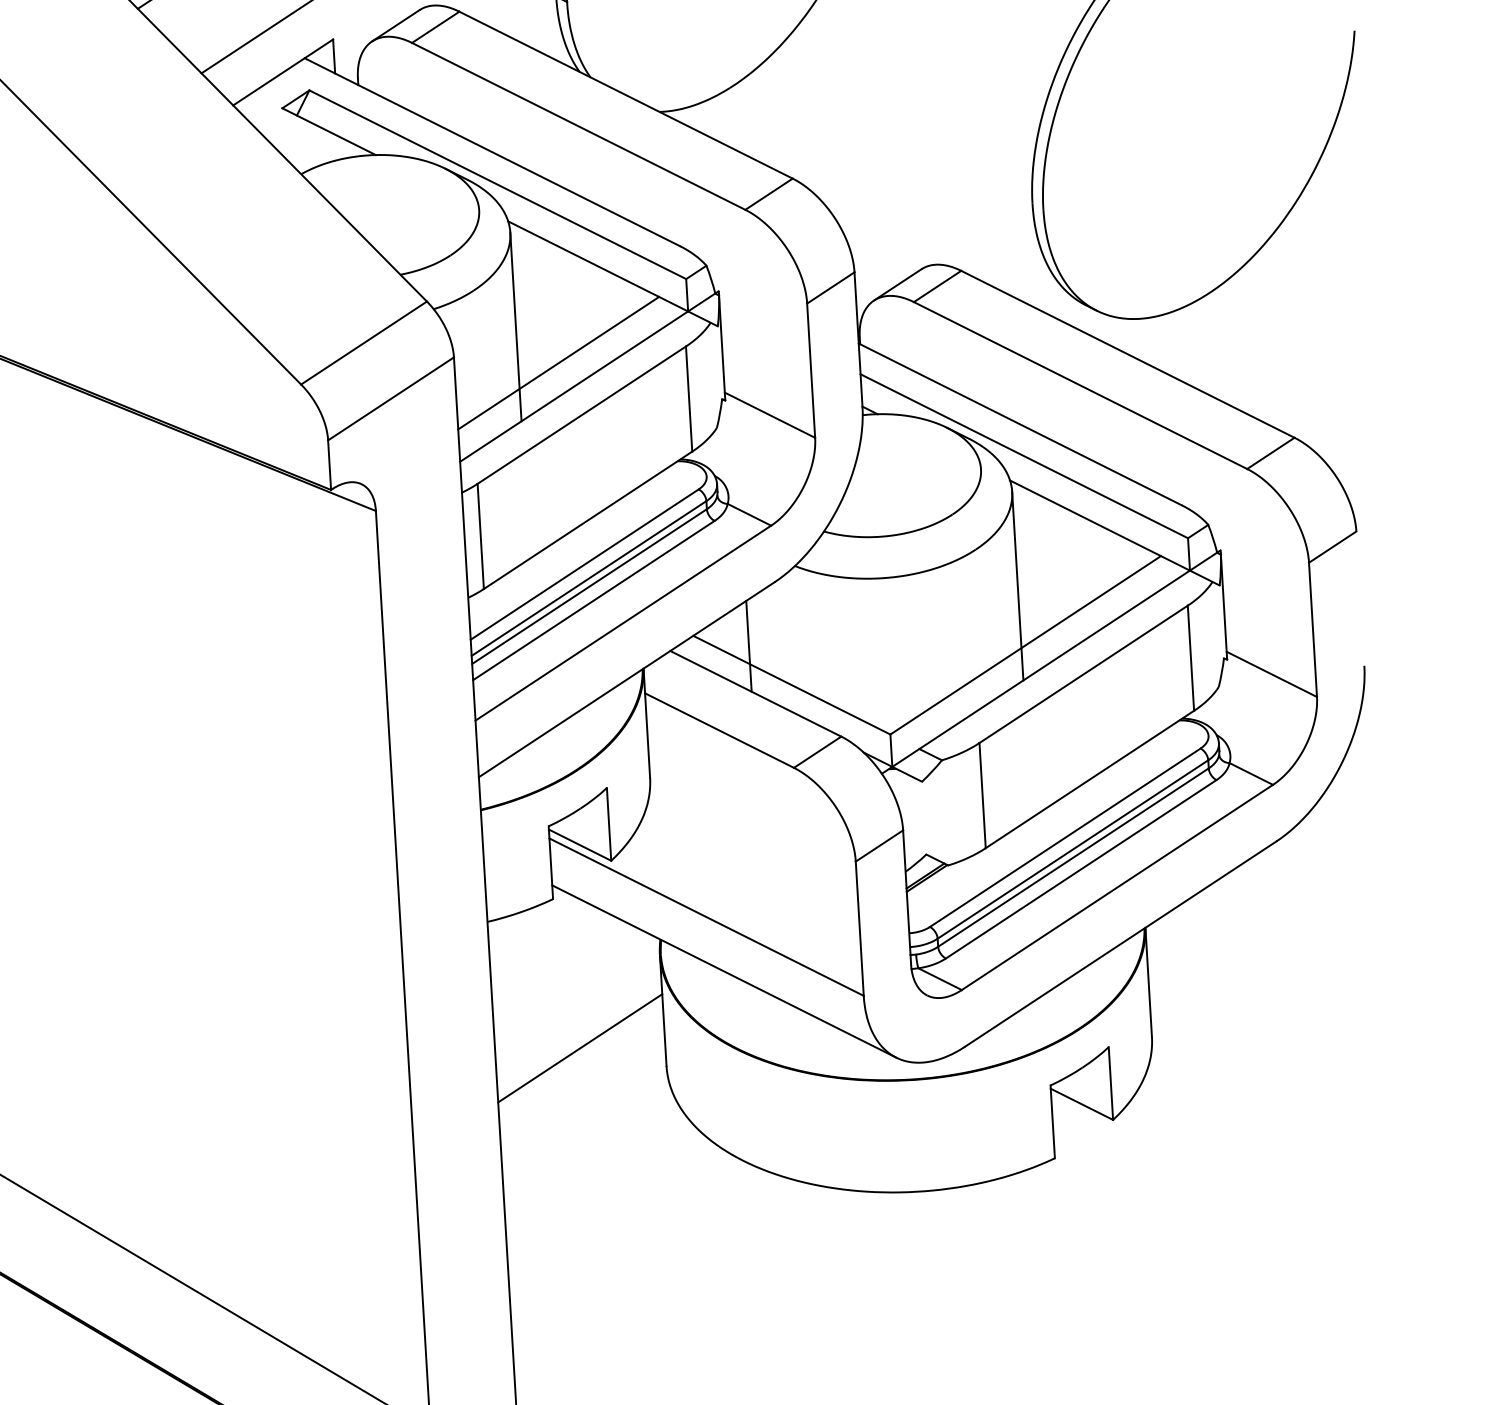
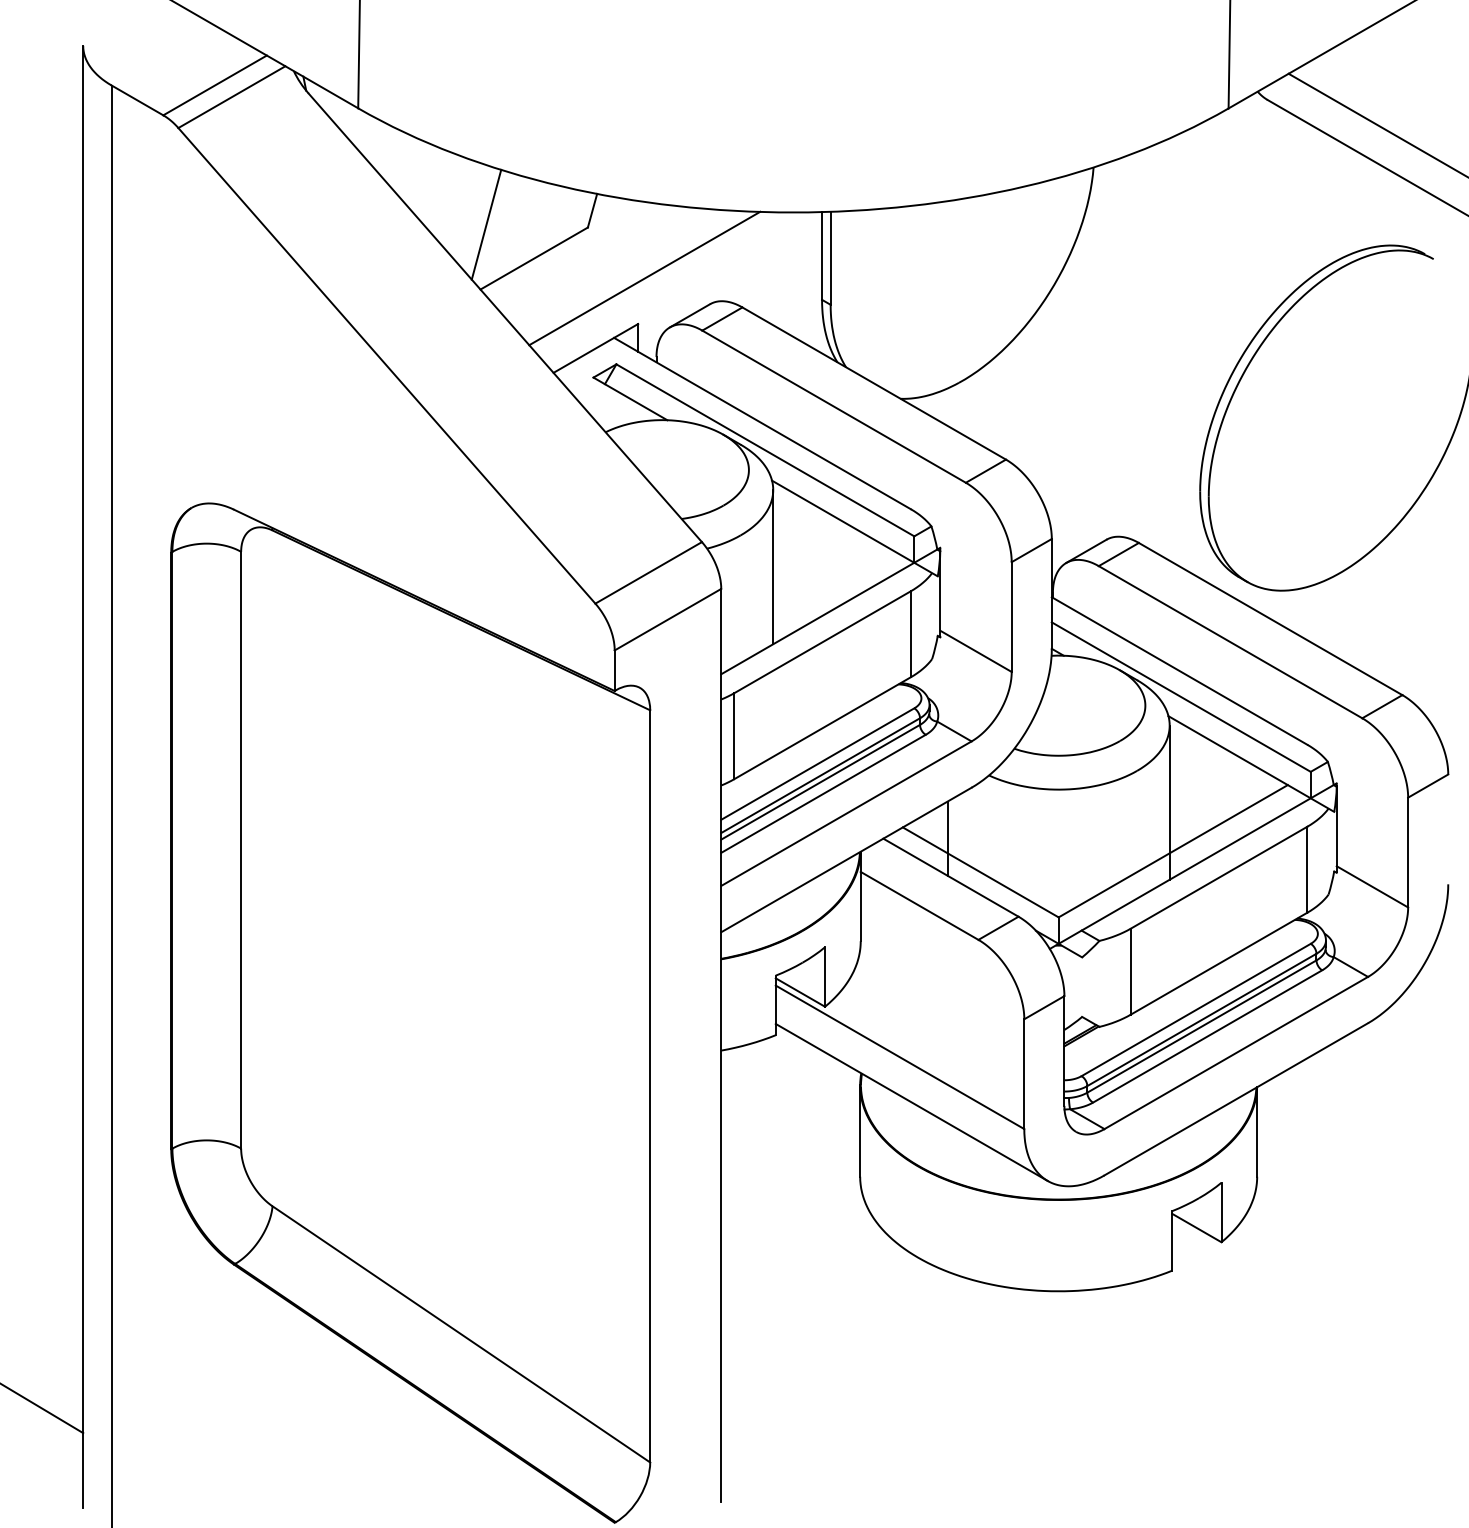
line: (558, 362) -> (806, 598), removed
line: (580, 1048) -> (790, 1158), removed

